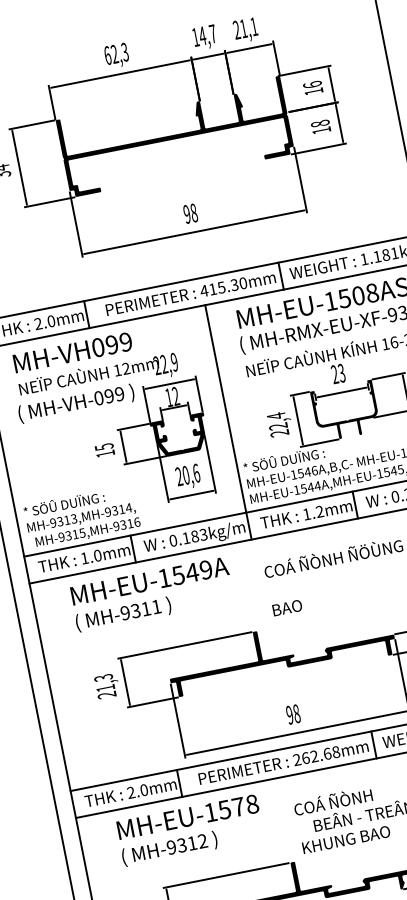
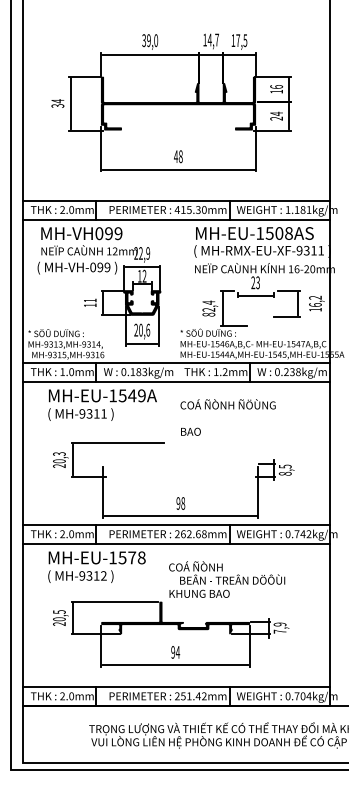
text: (245, 28) -> (239, 40), 21,1 -> 17,5
text: (116, 53) -> (150, 40), 62,3 -> 39,0
text: (320, 126) -> (276, 115), 18 -> 24
text: (187, 213) -> (176, 156), 98 -> 48
fill: (345, 411) -> (255, 308), removed
line: (228, 422) -> (176, 300), removed
text: (279, 433) -> (208, 314), 22,4 -> 82,4
text: (104, 446) -> (90, 300), 15 -> 11
fill: (280, 650) -> (180, 459), removed
text: (105, 688) -> (59, 461), 21,3 -> 20,3

